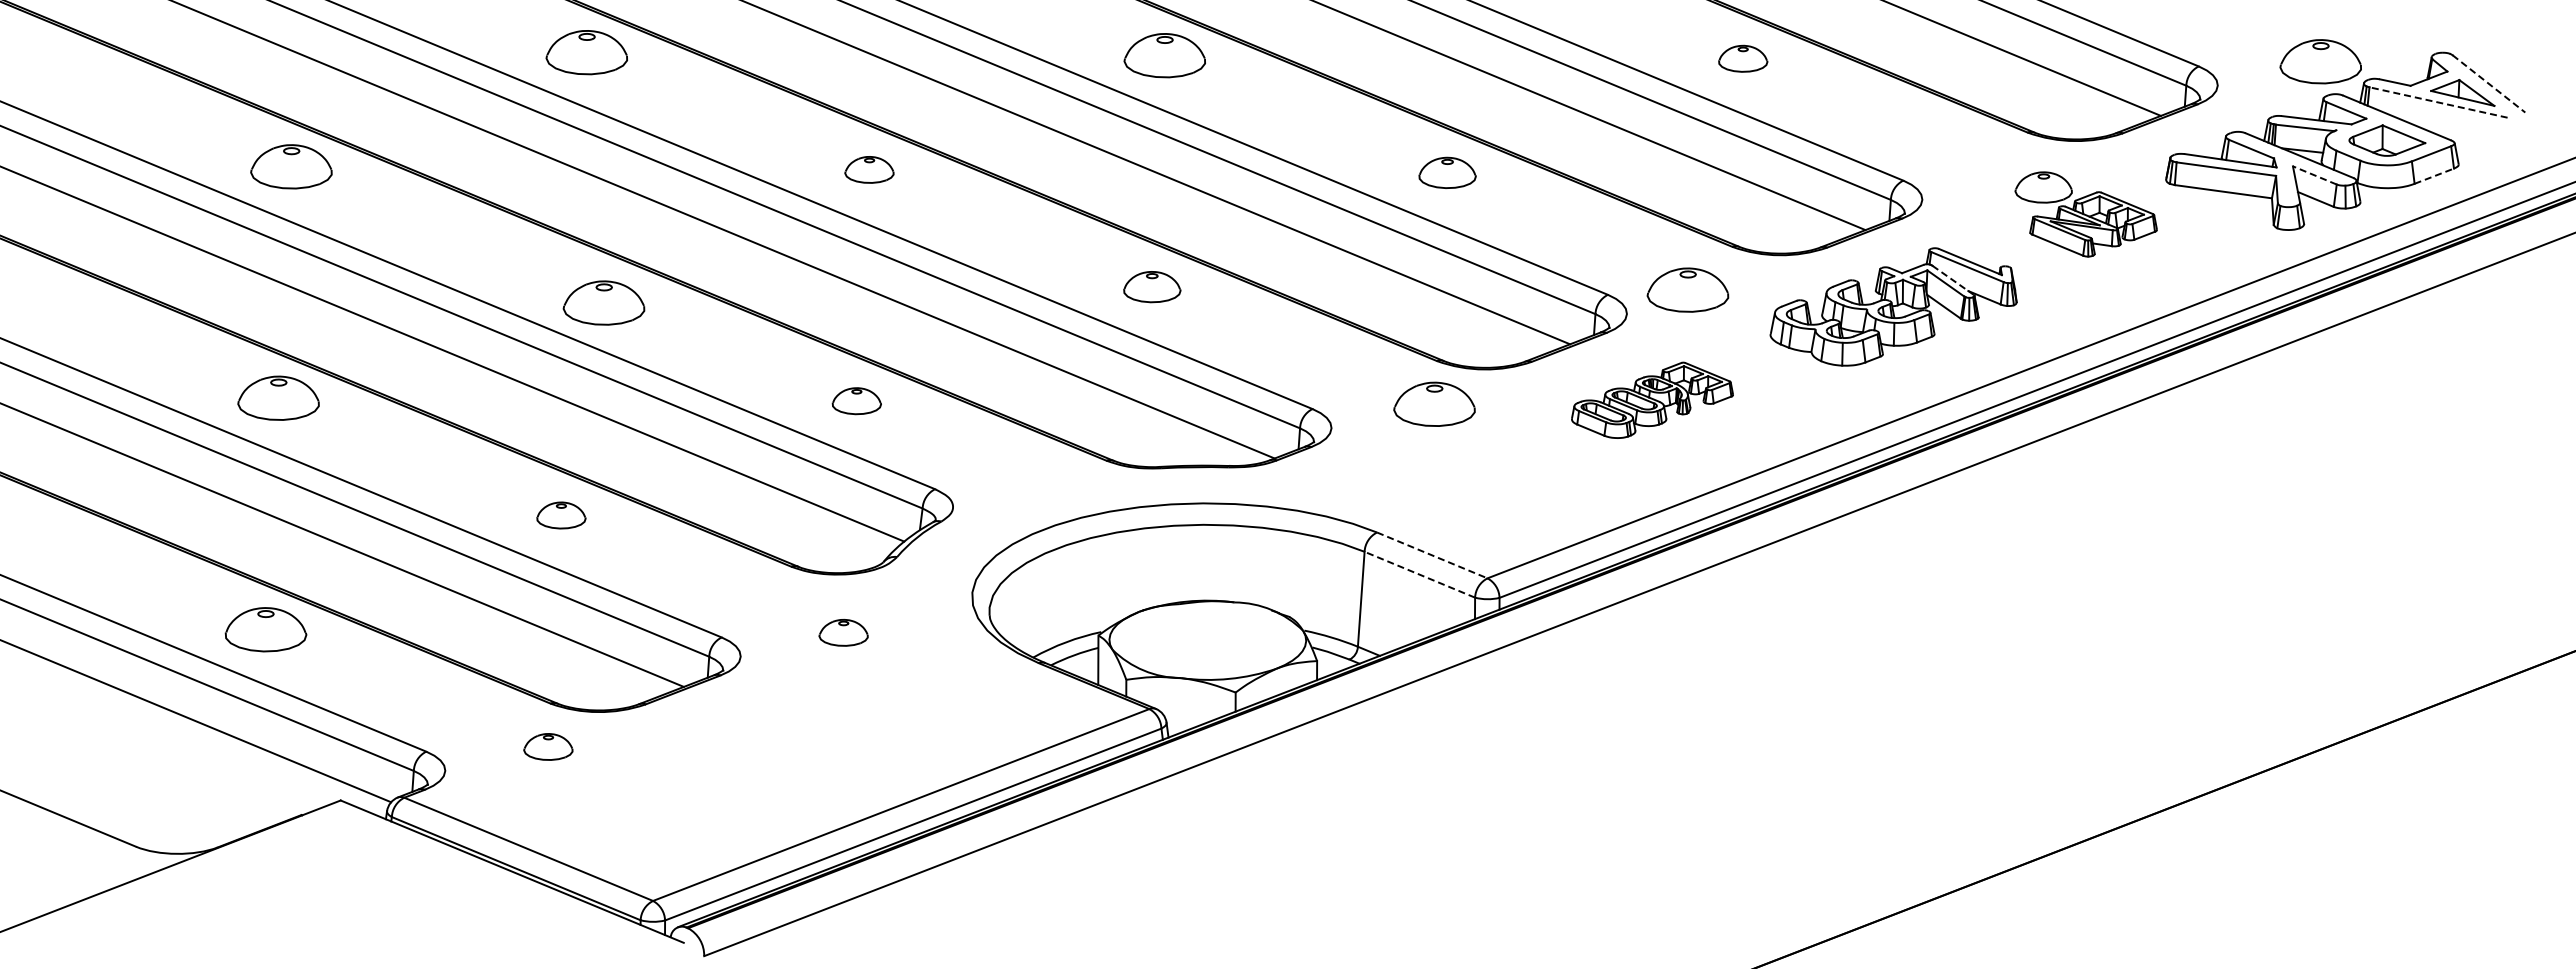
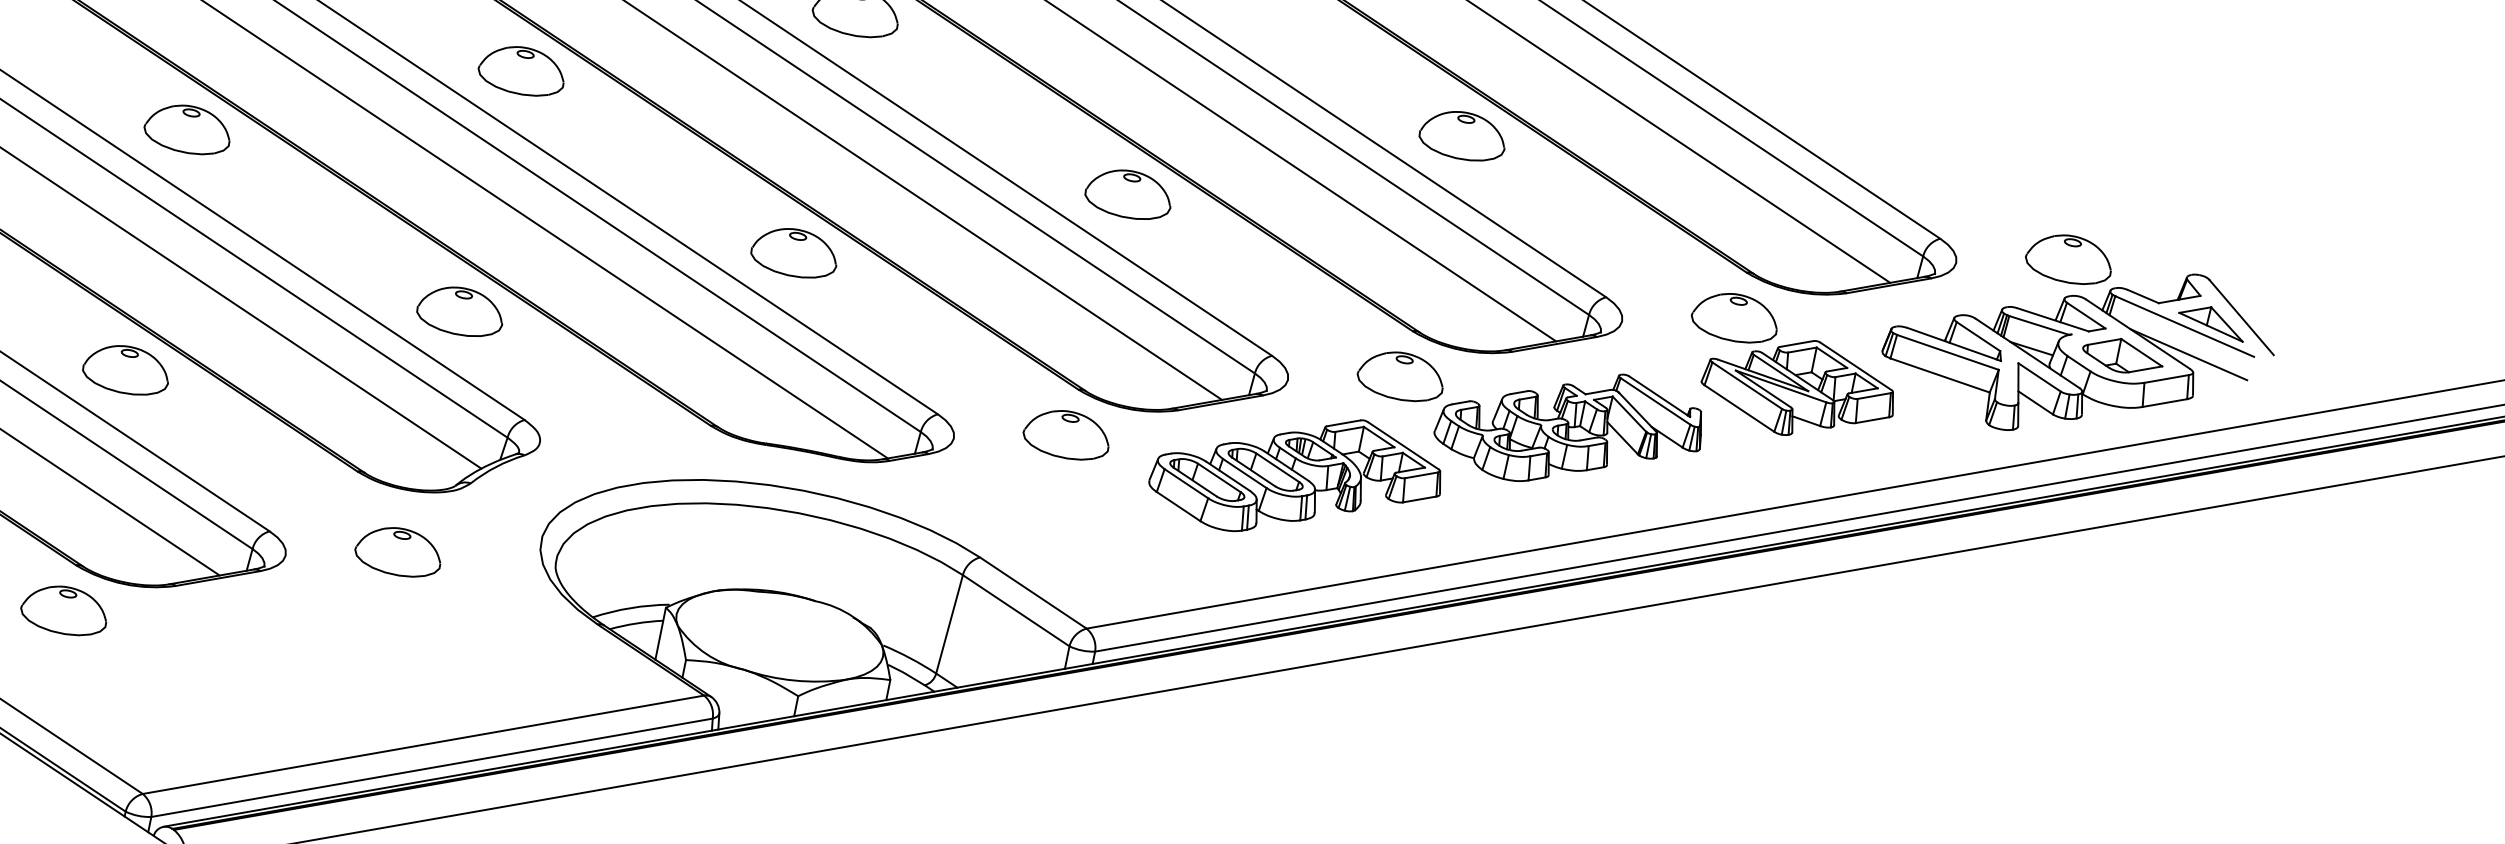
part: (1743, 58) -> (1463, 135), size x1.67
line: (2489, 84) -> (2241, 318), dashed -> solid
line: (2438, 102) -> (2184, 326), dashed -> solid
line: (2447, 127) -> (2188, 354), added
part: (869, 169) -> (522, 70), size x1.67
part: (1447, 172) -> (1128, 193), size x1.43
line: (2314, 175) -> (2039, 377), dashed -> solid
line: (2434, 176) -> (2165, 403), dashed -> solid
part: (2086, 214) -> (1791, 370), size x1.43
line: (1953, 280) -> (1638, 412), dashed -> solid
part: (1152, 286) -> (795, 252), size x1.43
part: (1687, 289) -> (1400, 375), moved
part: (603, 302) -> (187, 128), moved
part: (856, 400) -> (460, 310), size x1.67
part: (1652, 400) -> (1296, 476), size x1.67
part: (561, 515) -> (126, 369), size x1.67
line: (1432, 555) -> (1033, 593), dashed -> solid
line: (1419, 574) -> (1015, 610), dashed -> solid
part: (843, 632) -> (398, 551), size x1.67
part: (548, 746) -> (65, 609), size x1.67

